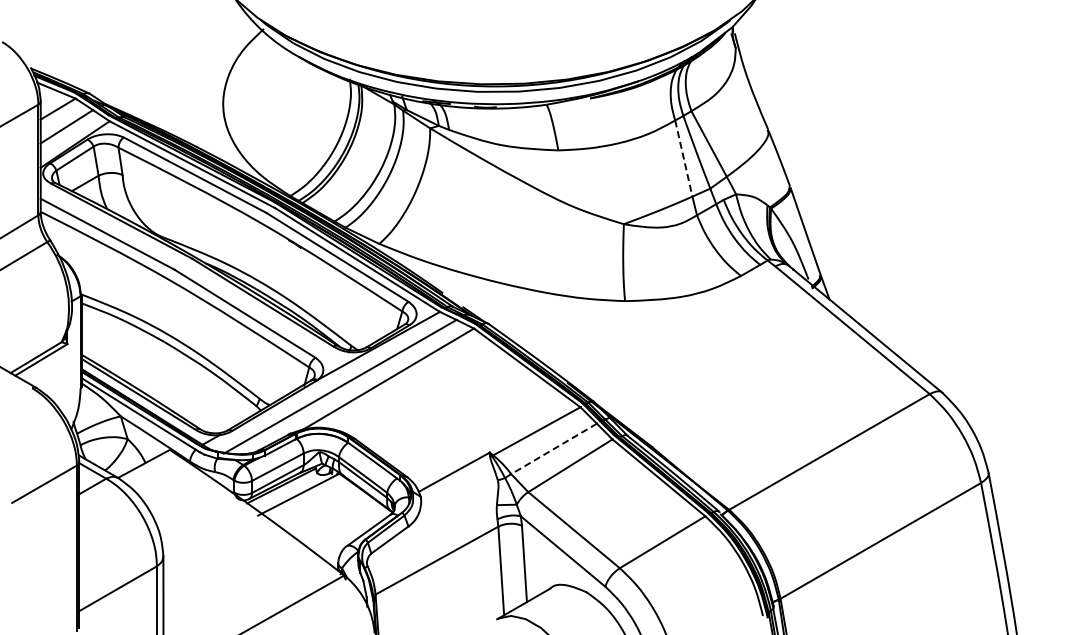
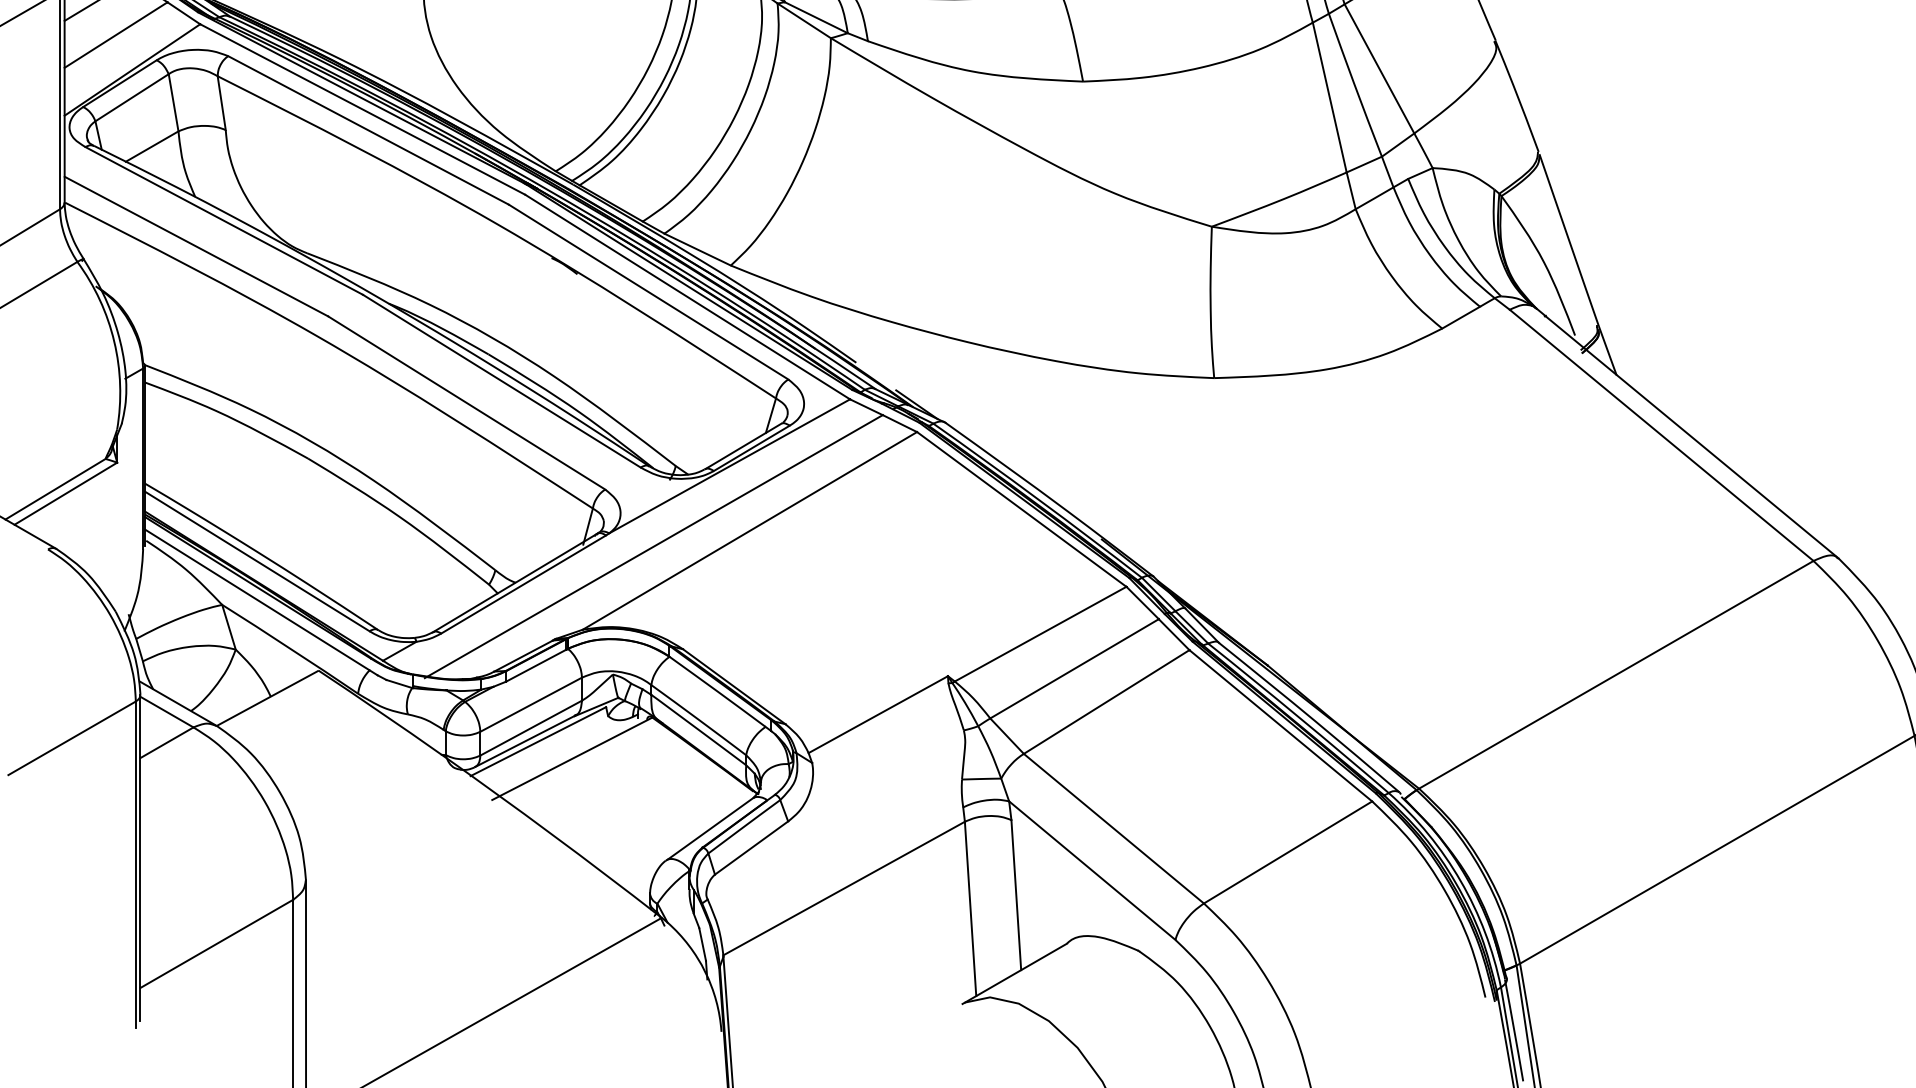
line: (683, 159) -> (1329, 99), dashed -> solid
line: (554, 448) -> (1075, 667), dashed -> solid

